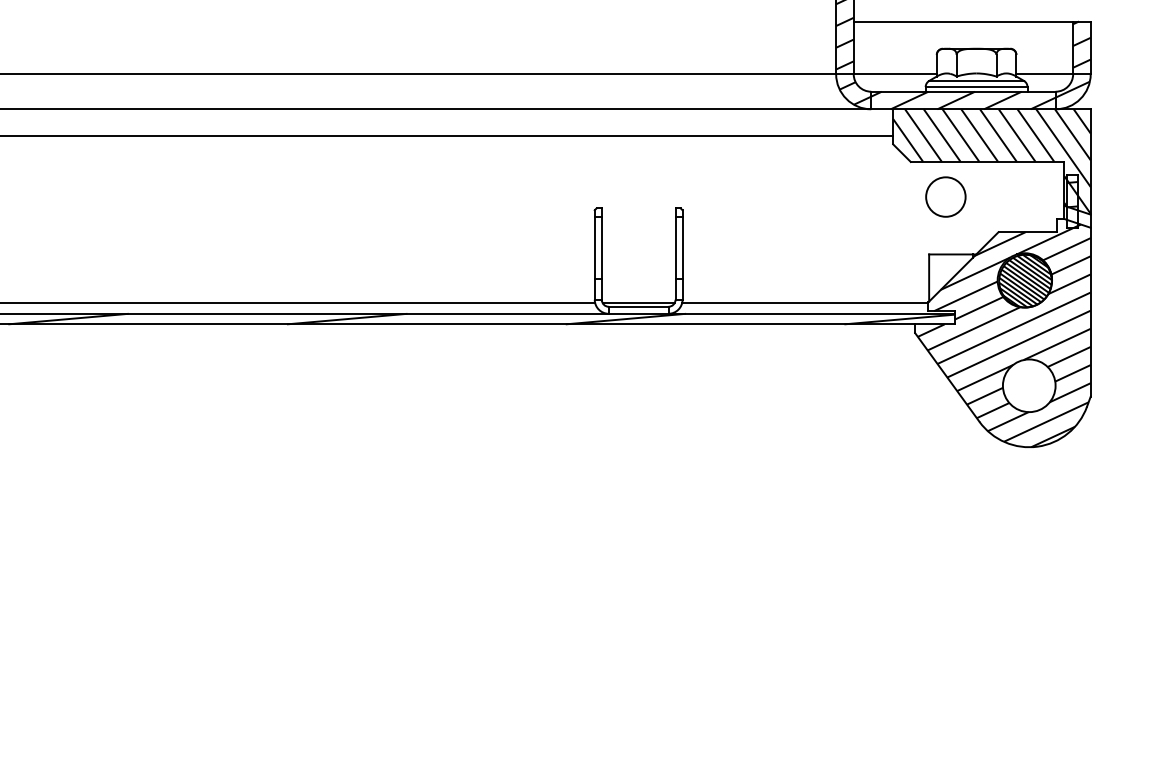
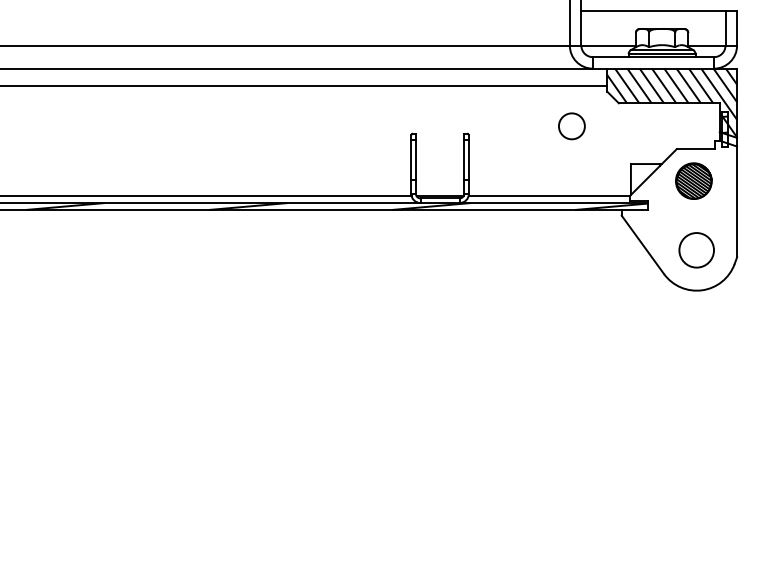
hatch: (963, 63) -> (653, 38), removed
circle: (945, 197) -> (571, 126), moved
hatch: (1004, 335) -> (680, 217), removed

